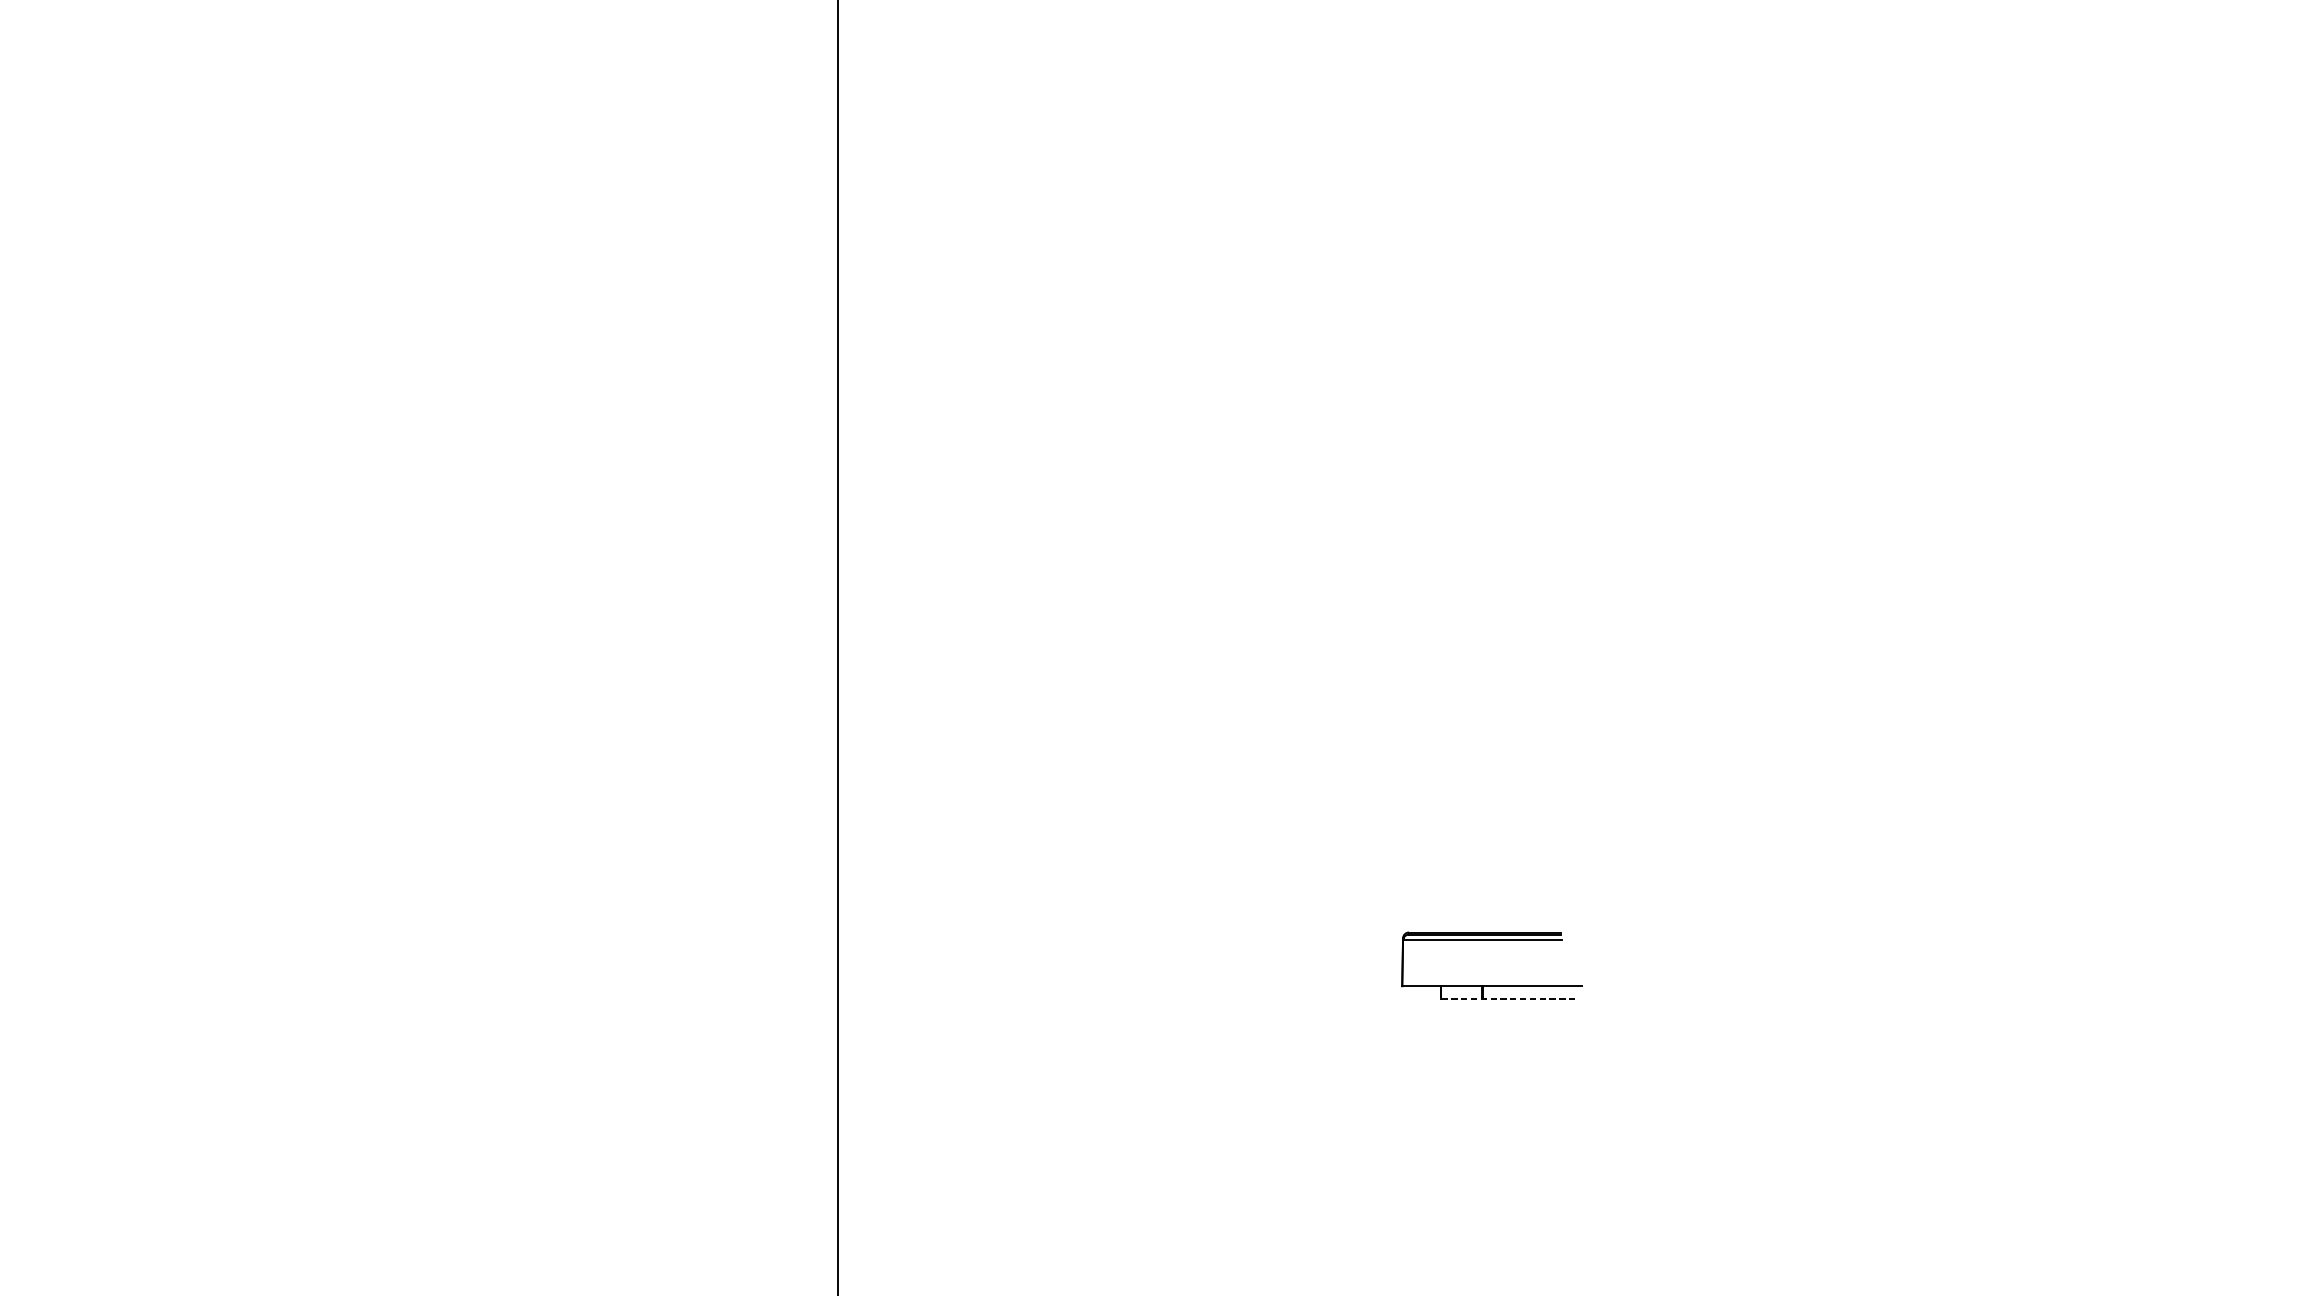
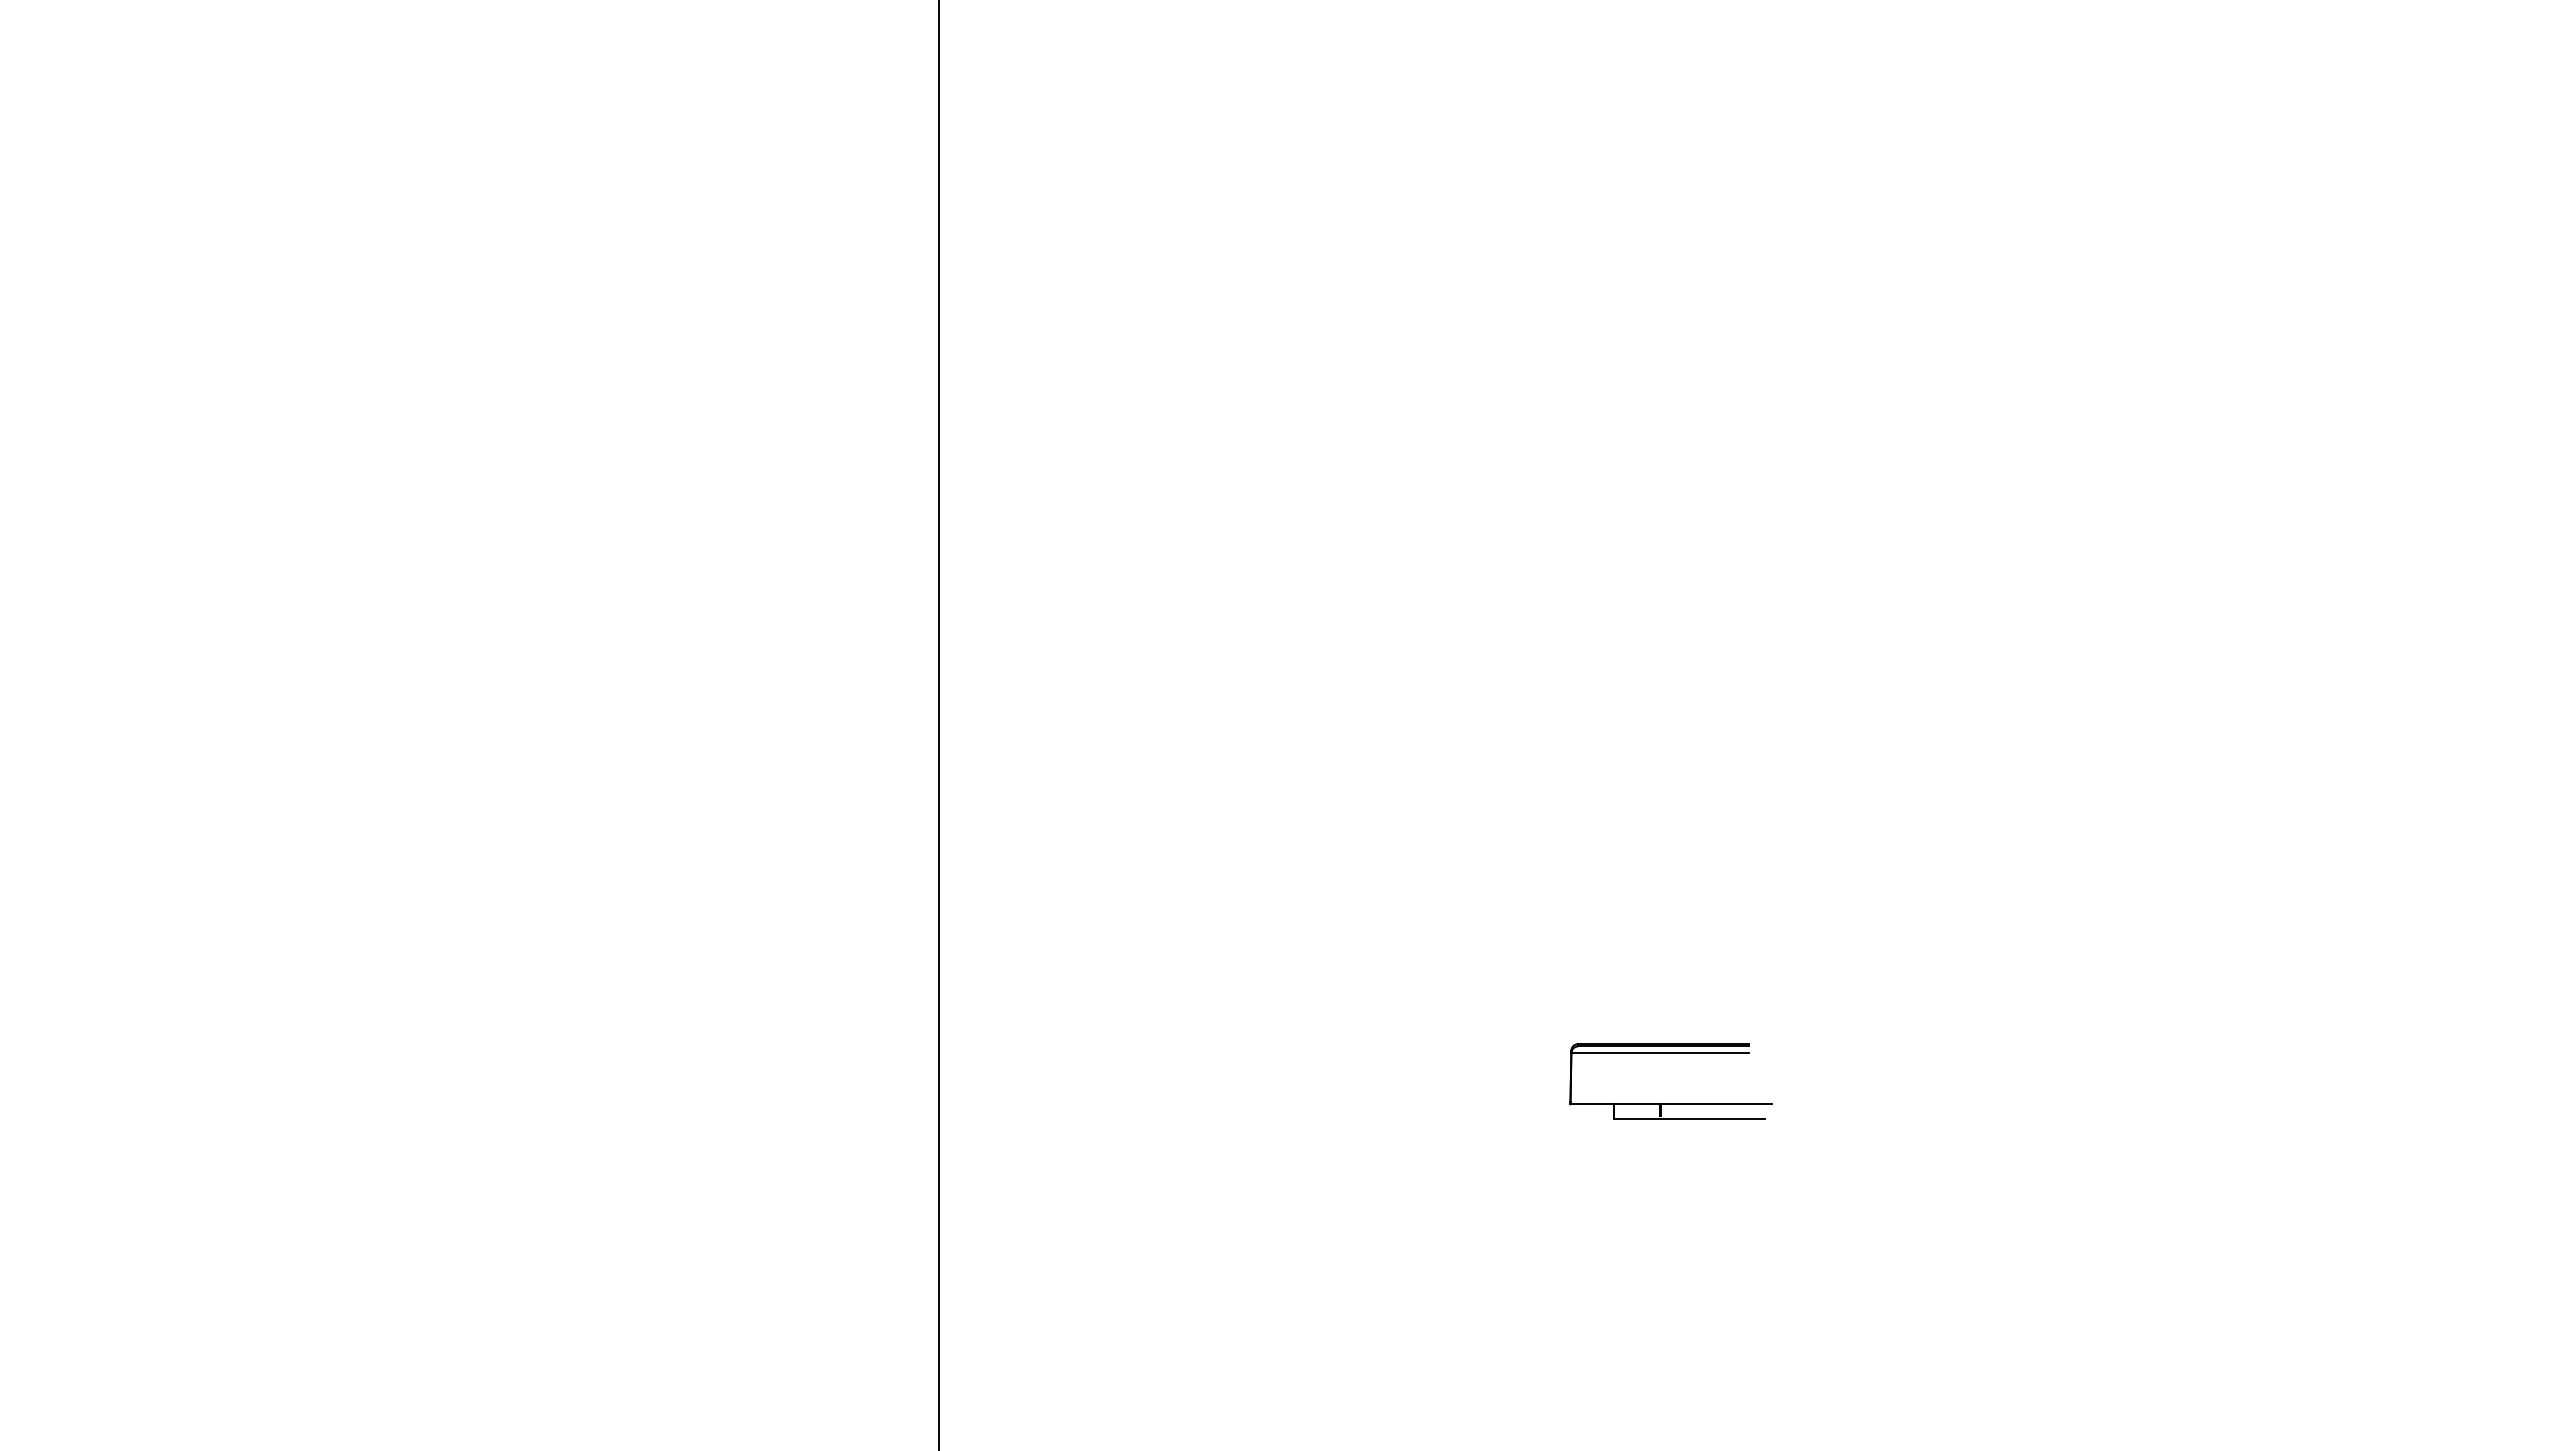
line: (1509, 998) -> (1690, 1118), dashed -> solid

